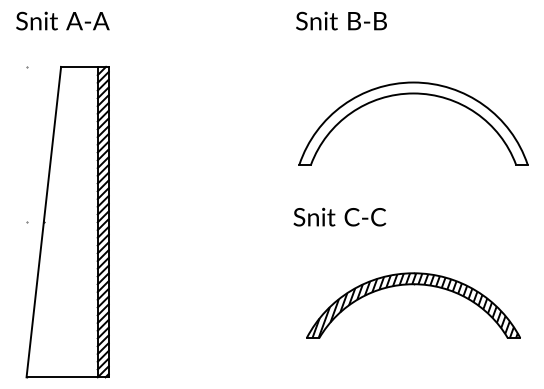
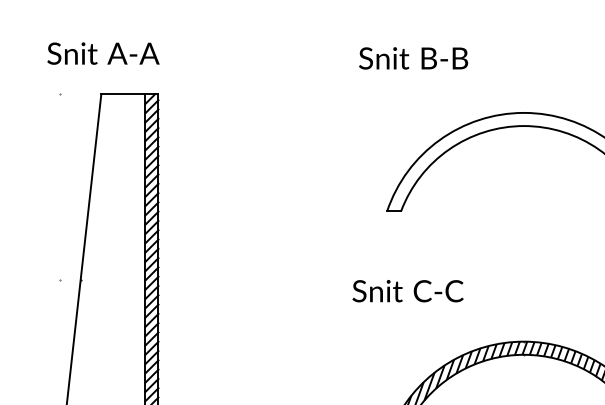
text: (62, 20) -> (103, 52), moved
text: (341, 20) -> (413, 57), moved
text: (339, 216) -> (407, 290), moved

